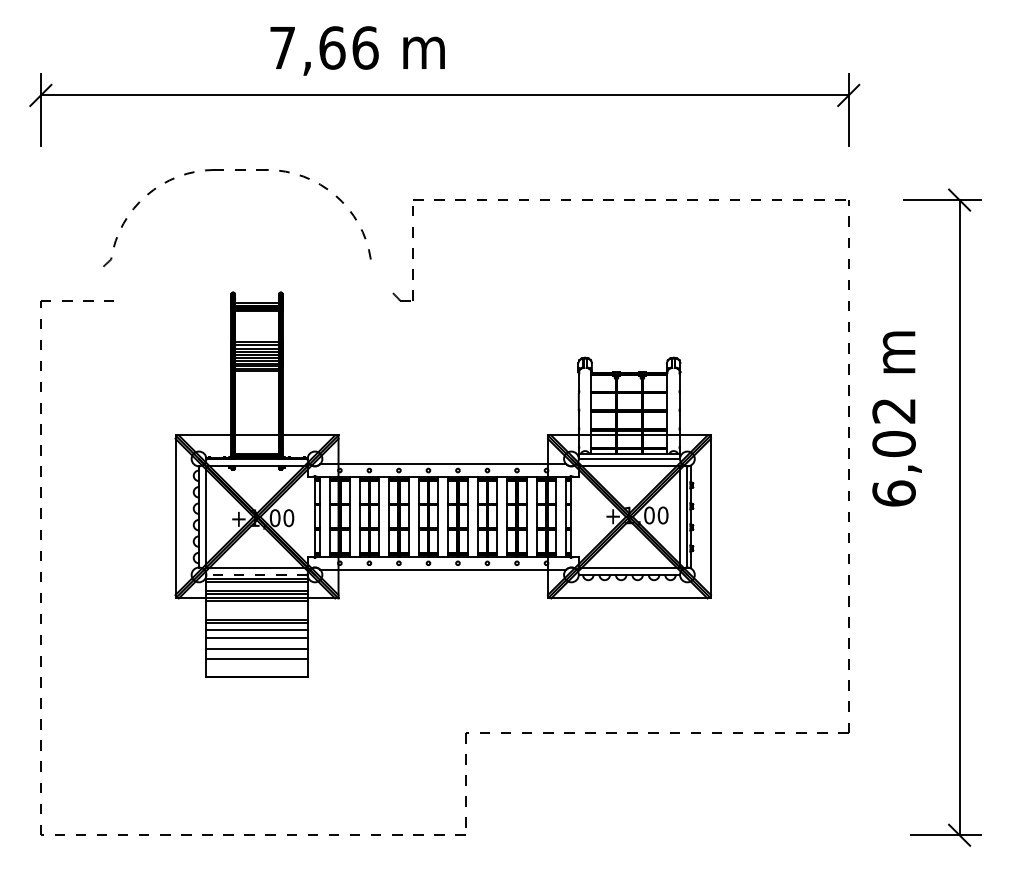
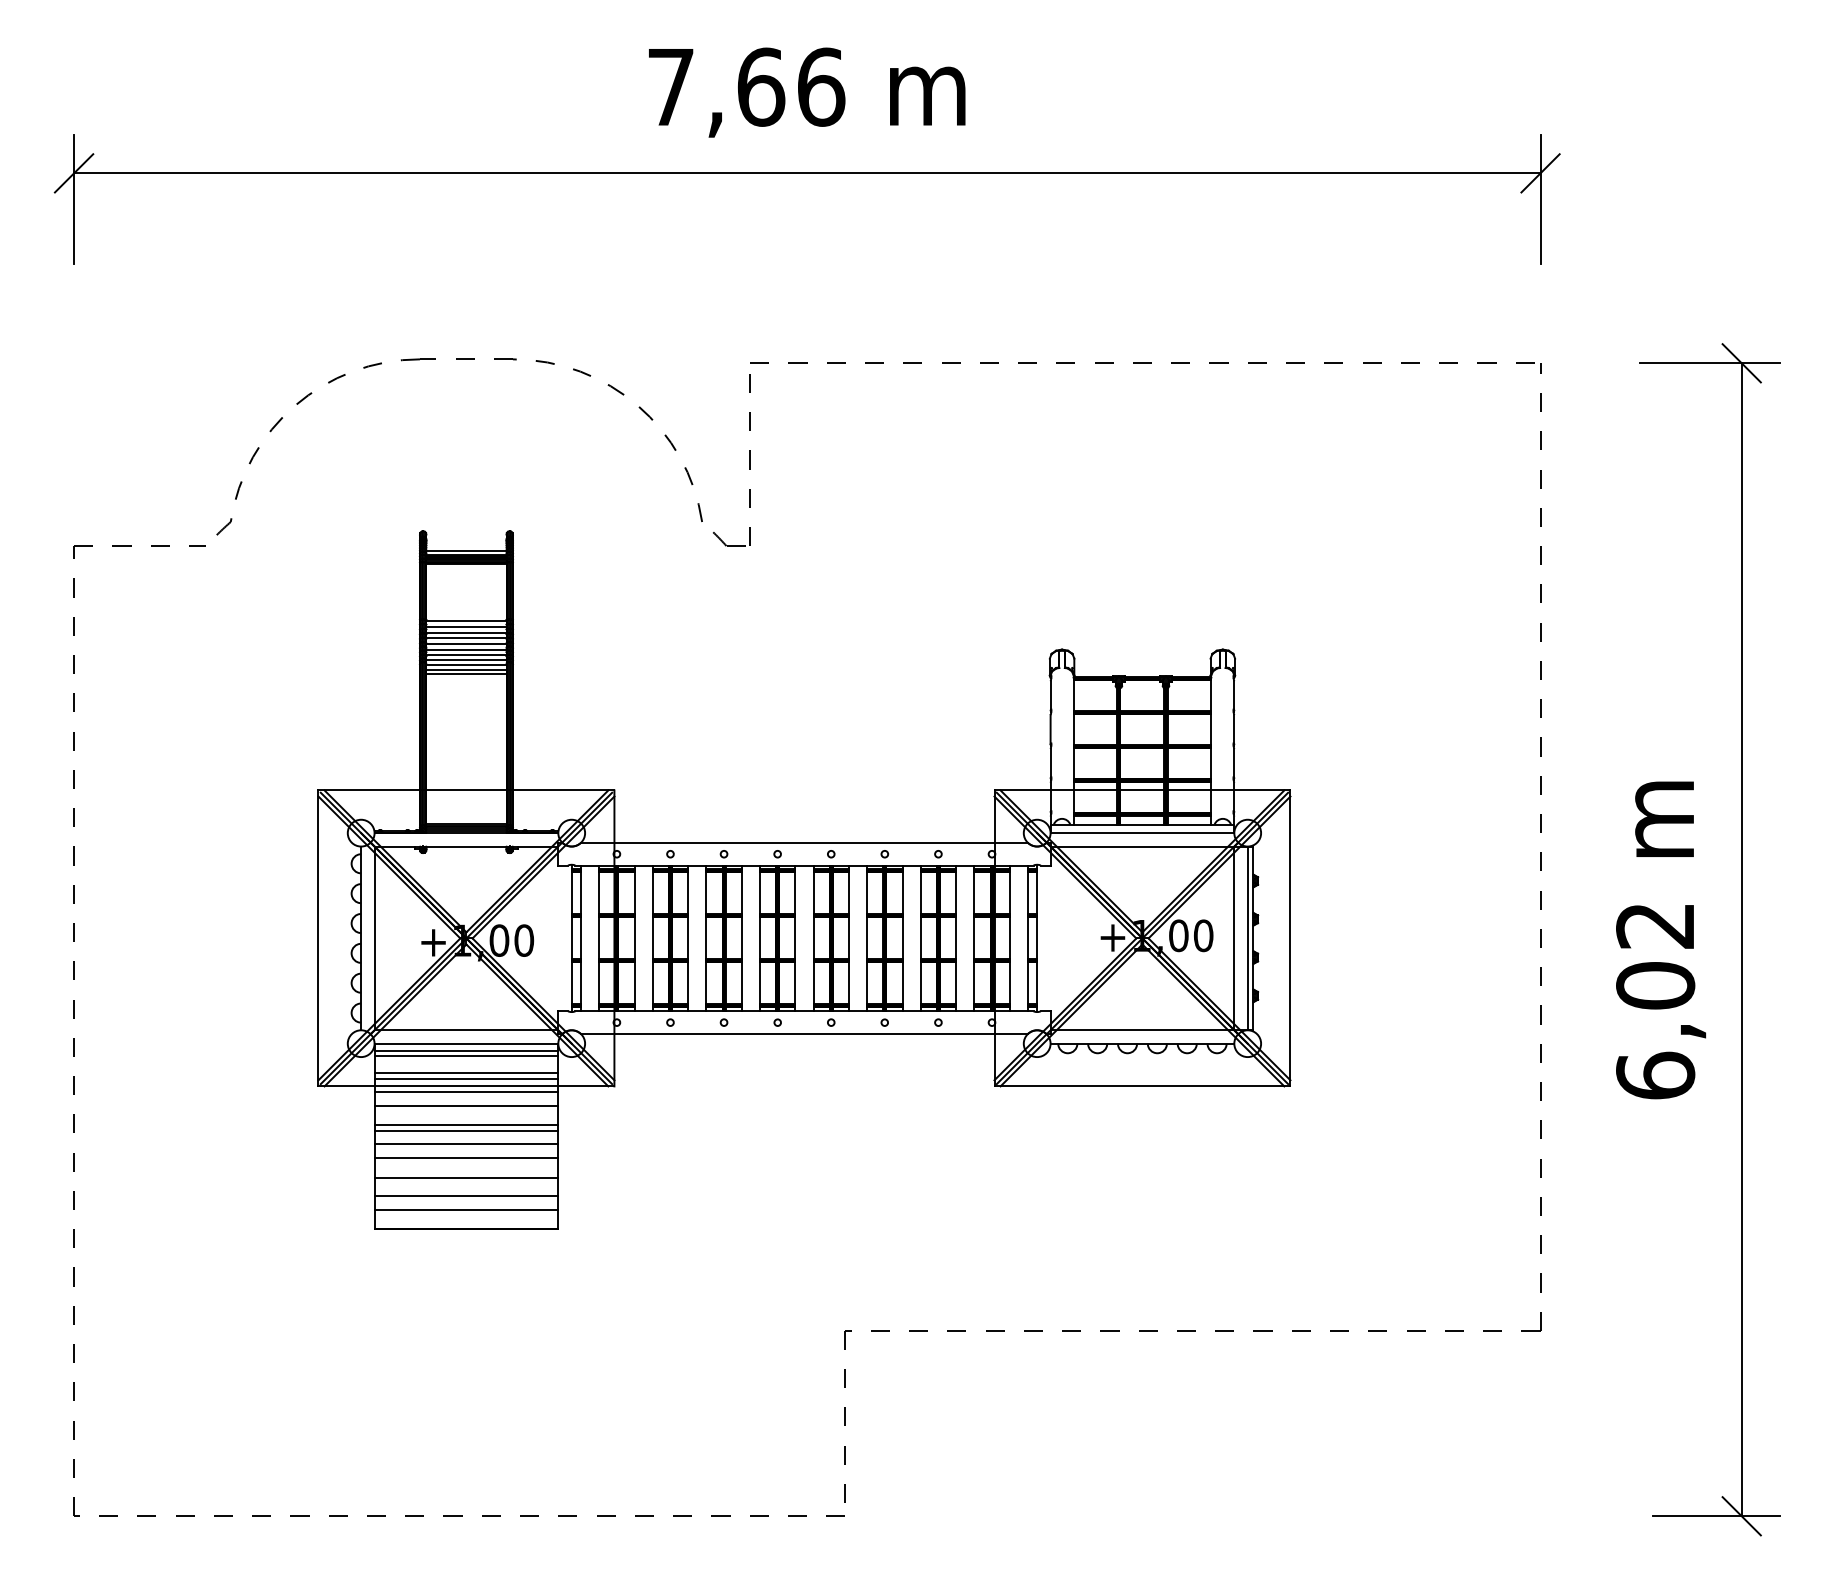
text: (357, 50) -> (806, 91), moved
part: (237, 170) -> (460, 360), moved
text: (896, 418) -> (1659, 939), moved
line: (257, 574) -> (467, 1042), dashed -> solid
line: (256, 609) -> (465, 1106), added
line: (256, 666) -> (465, 1209), added

